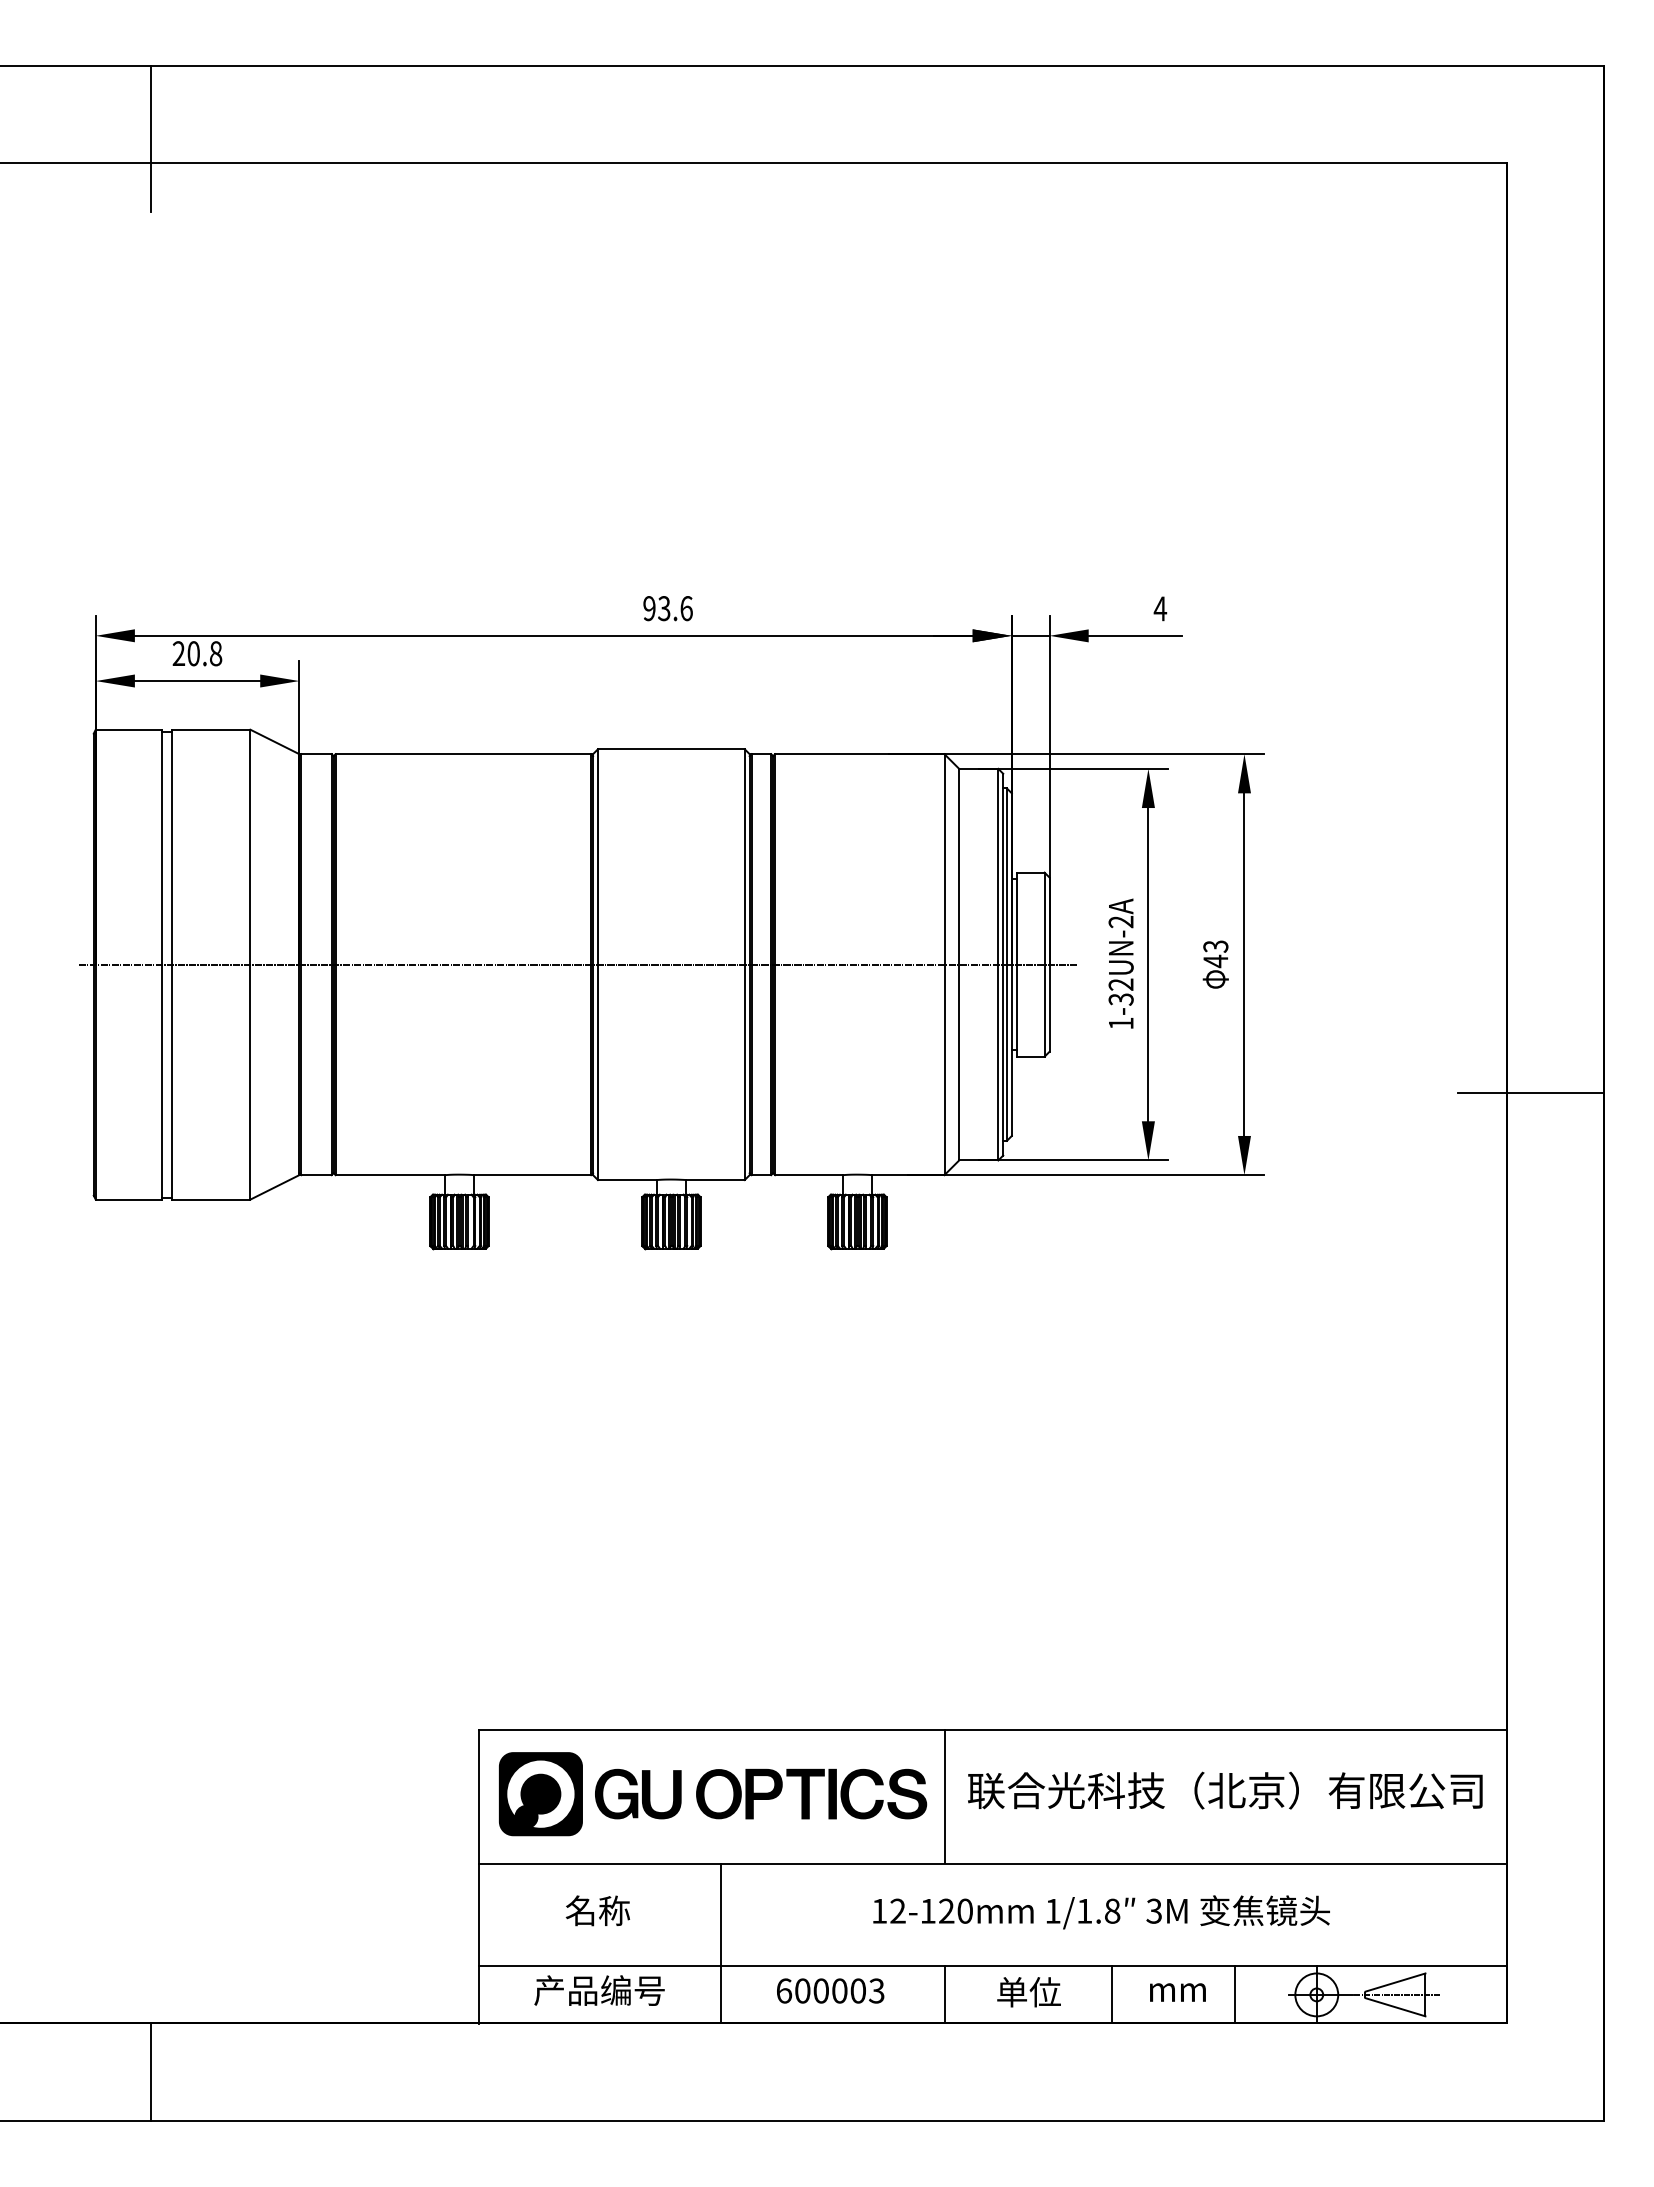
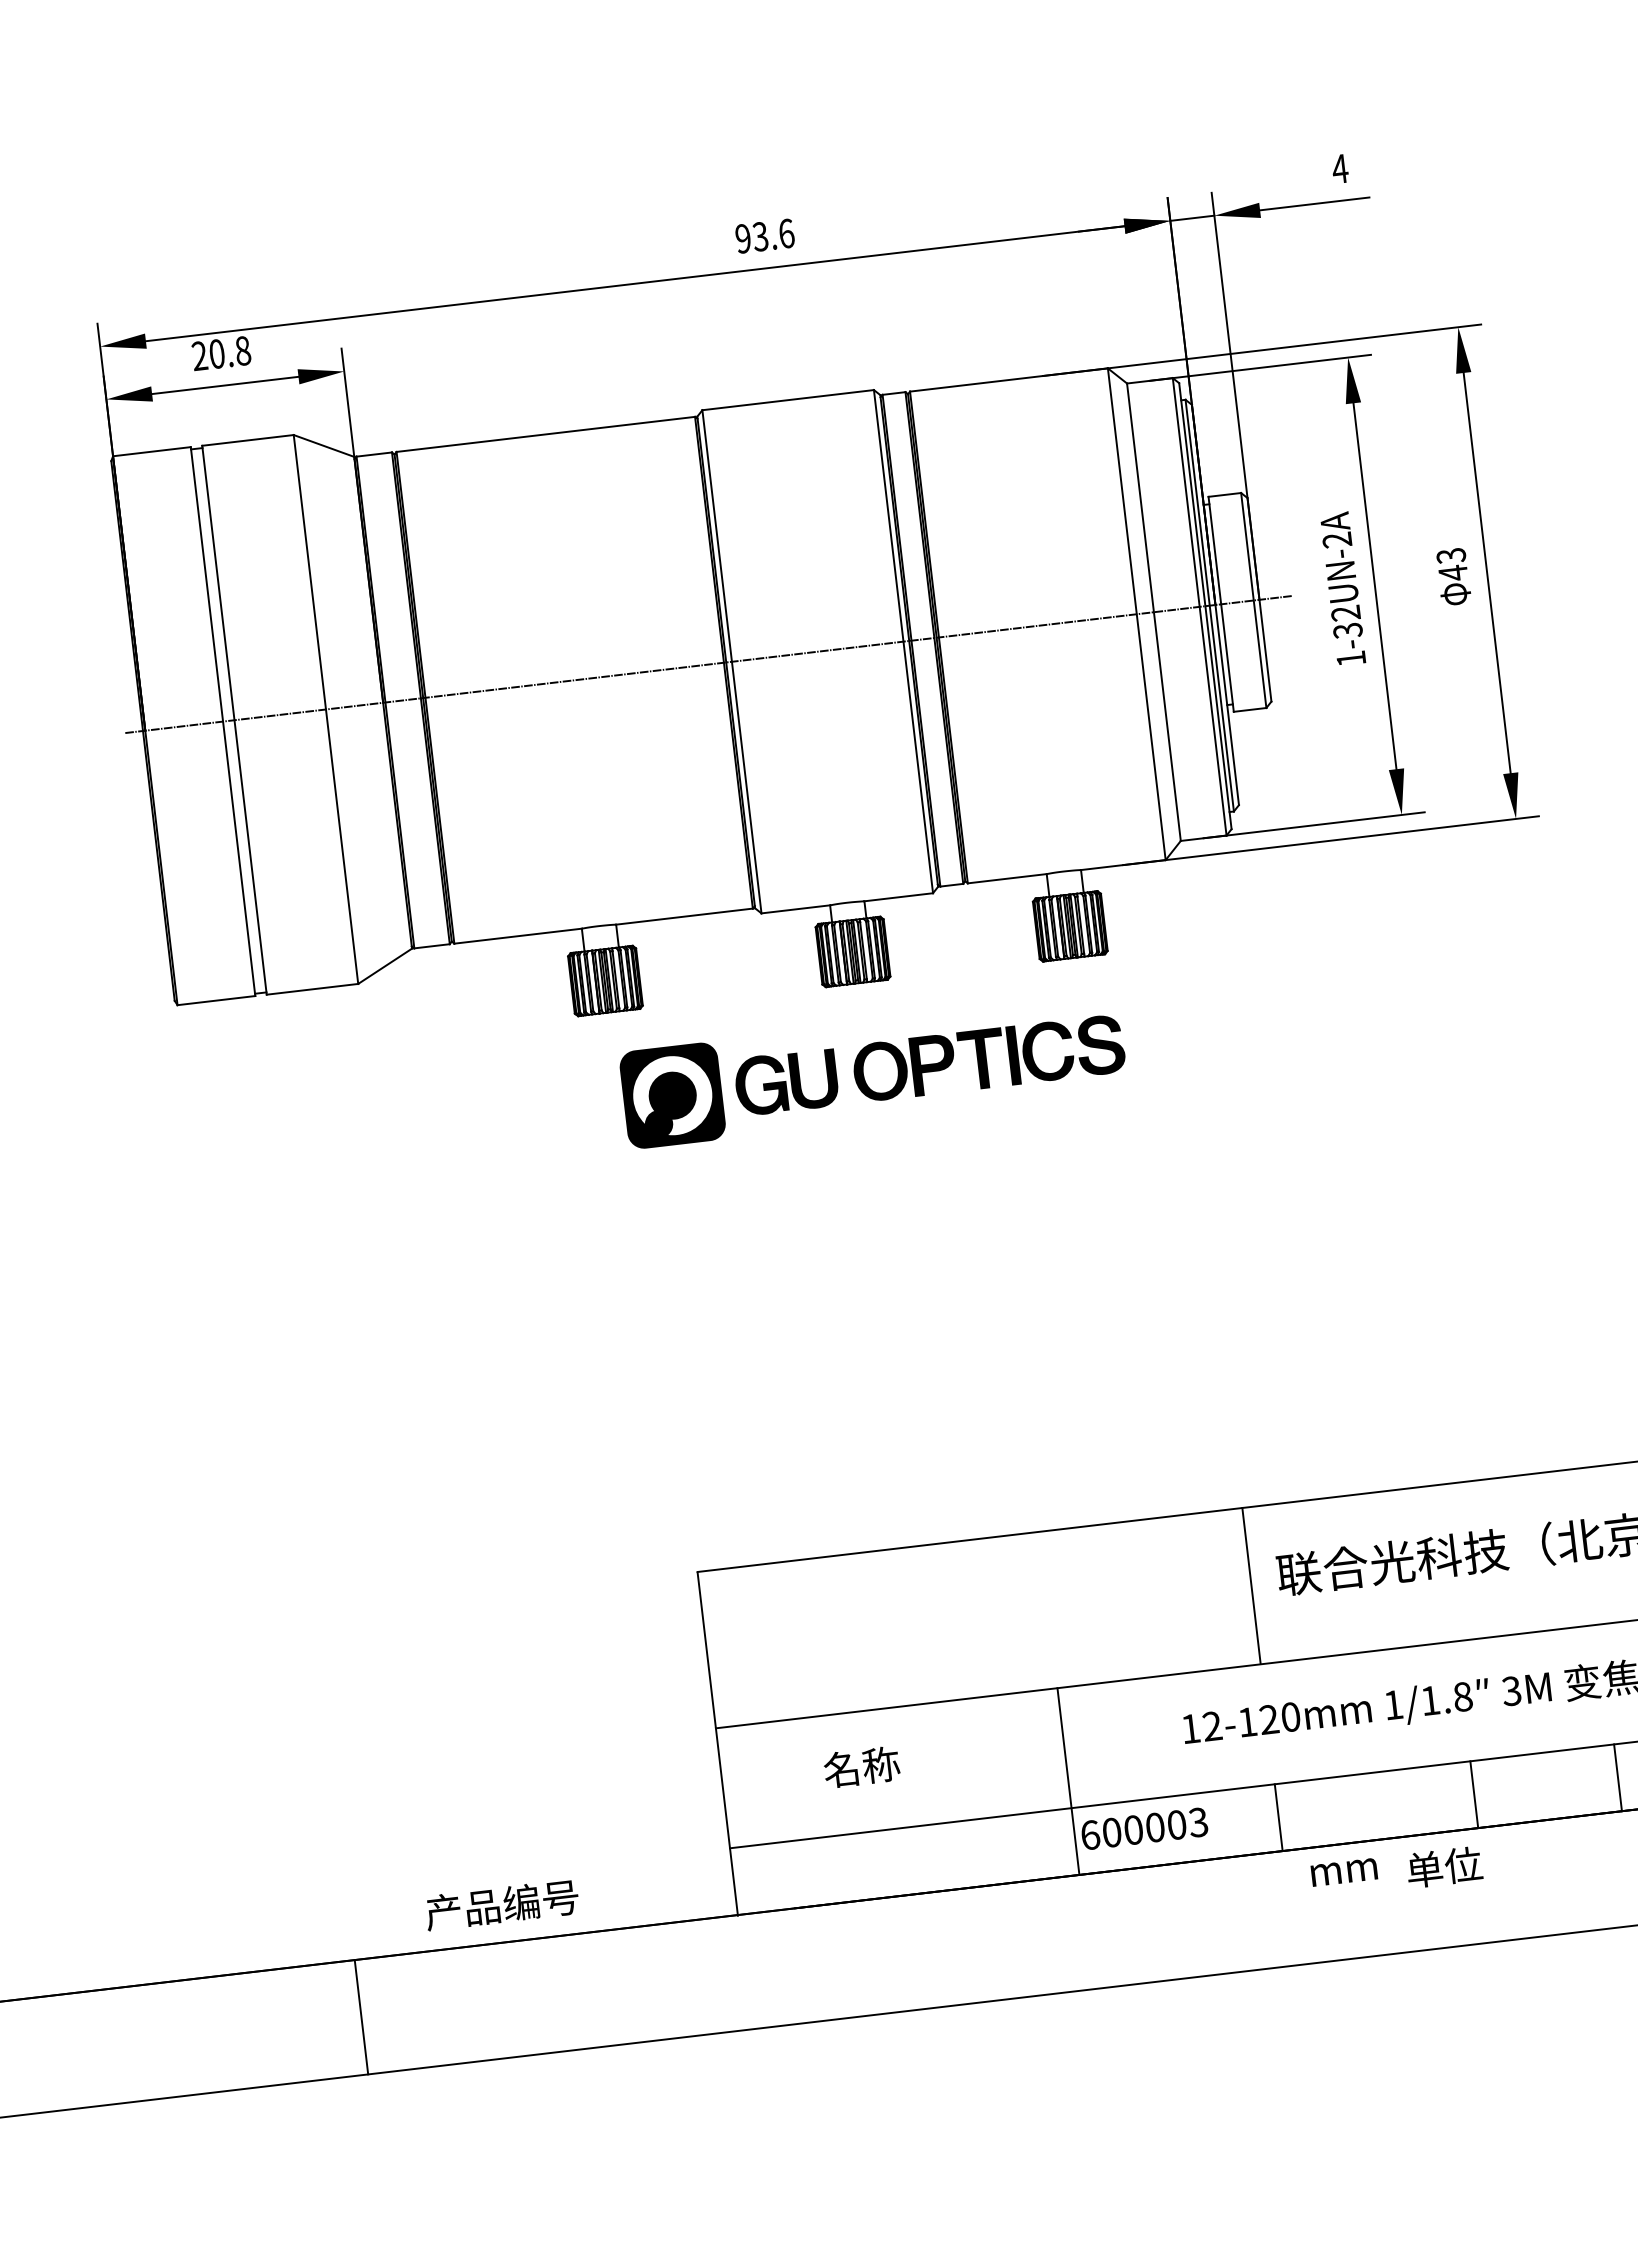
part: (713, 1794) -> (874, 1072), moved
line: (721, 1943) -> (1069, 1781), moved
text: (599, 1990) -> (502, 1904), moved
text: (1028, 1992) -> (1443, 1867), moved
text: (1177, 1992) -> (1343, 1872), moved

